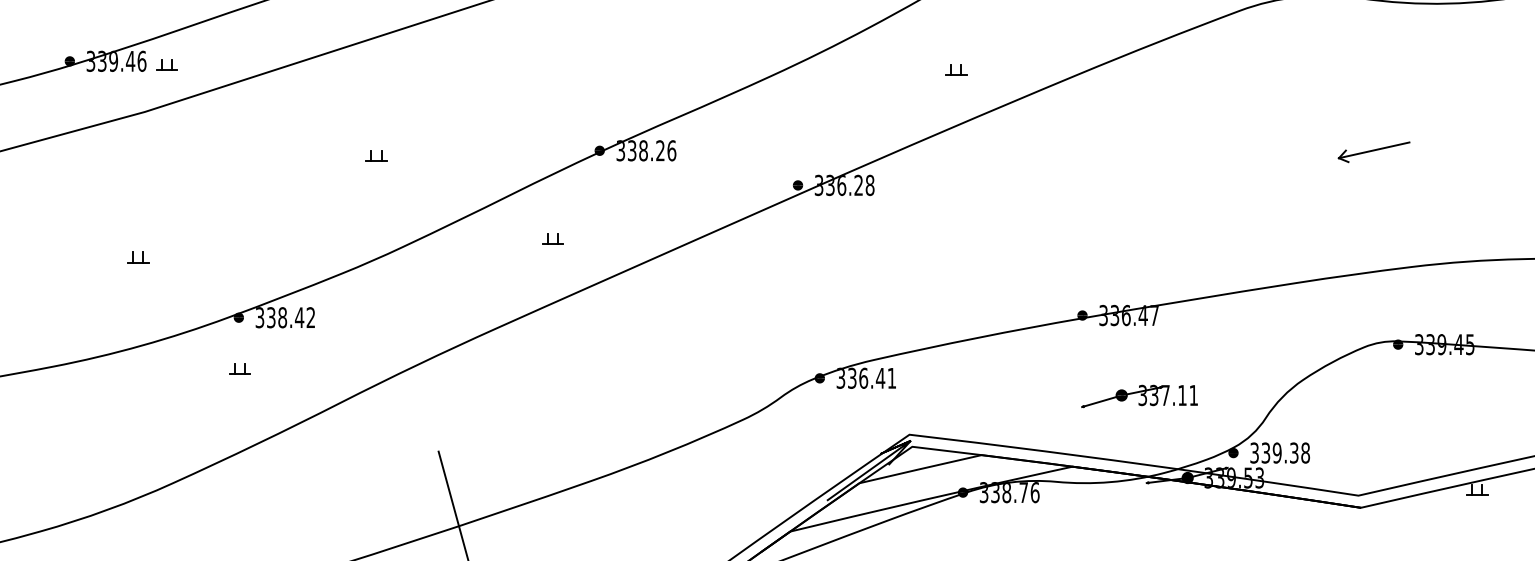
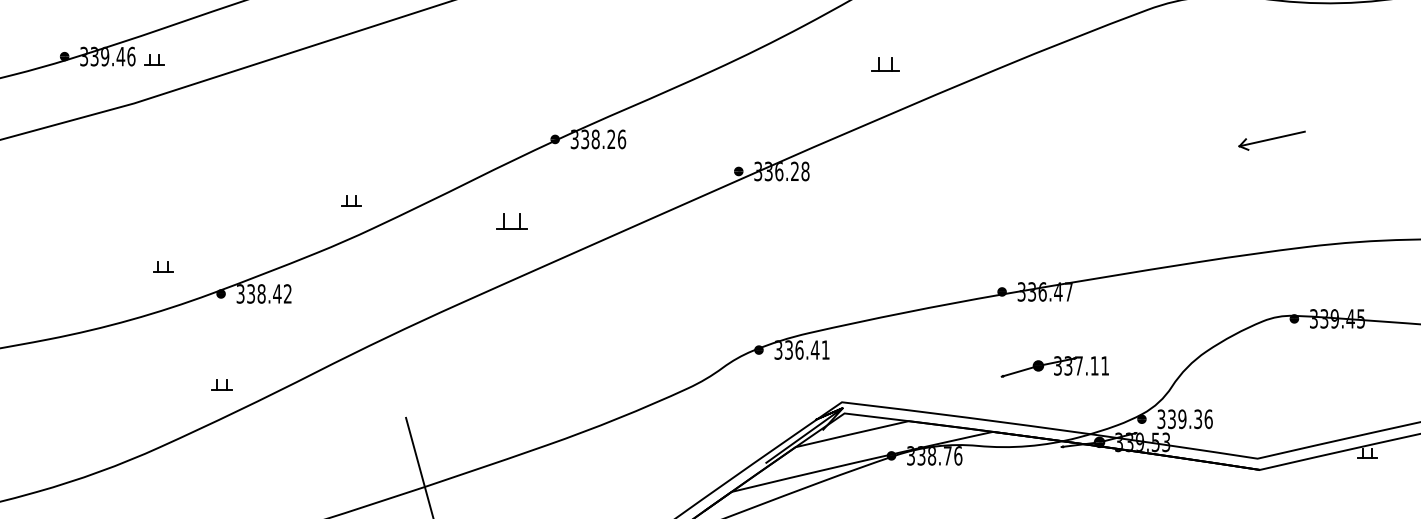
part: (956, 69) -> (885, 64), size x1.4
part: (376, 155) -> (351, 200), moved
part: (552, 238) -> (511, 220), size x1.6
part: (138, 257) -> (163, 266), moved
part: (239, 368) -> (221, 384), moved
text: (1305, 452) -> (1208, 418), 339.38 -> 339.36

